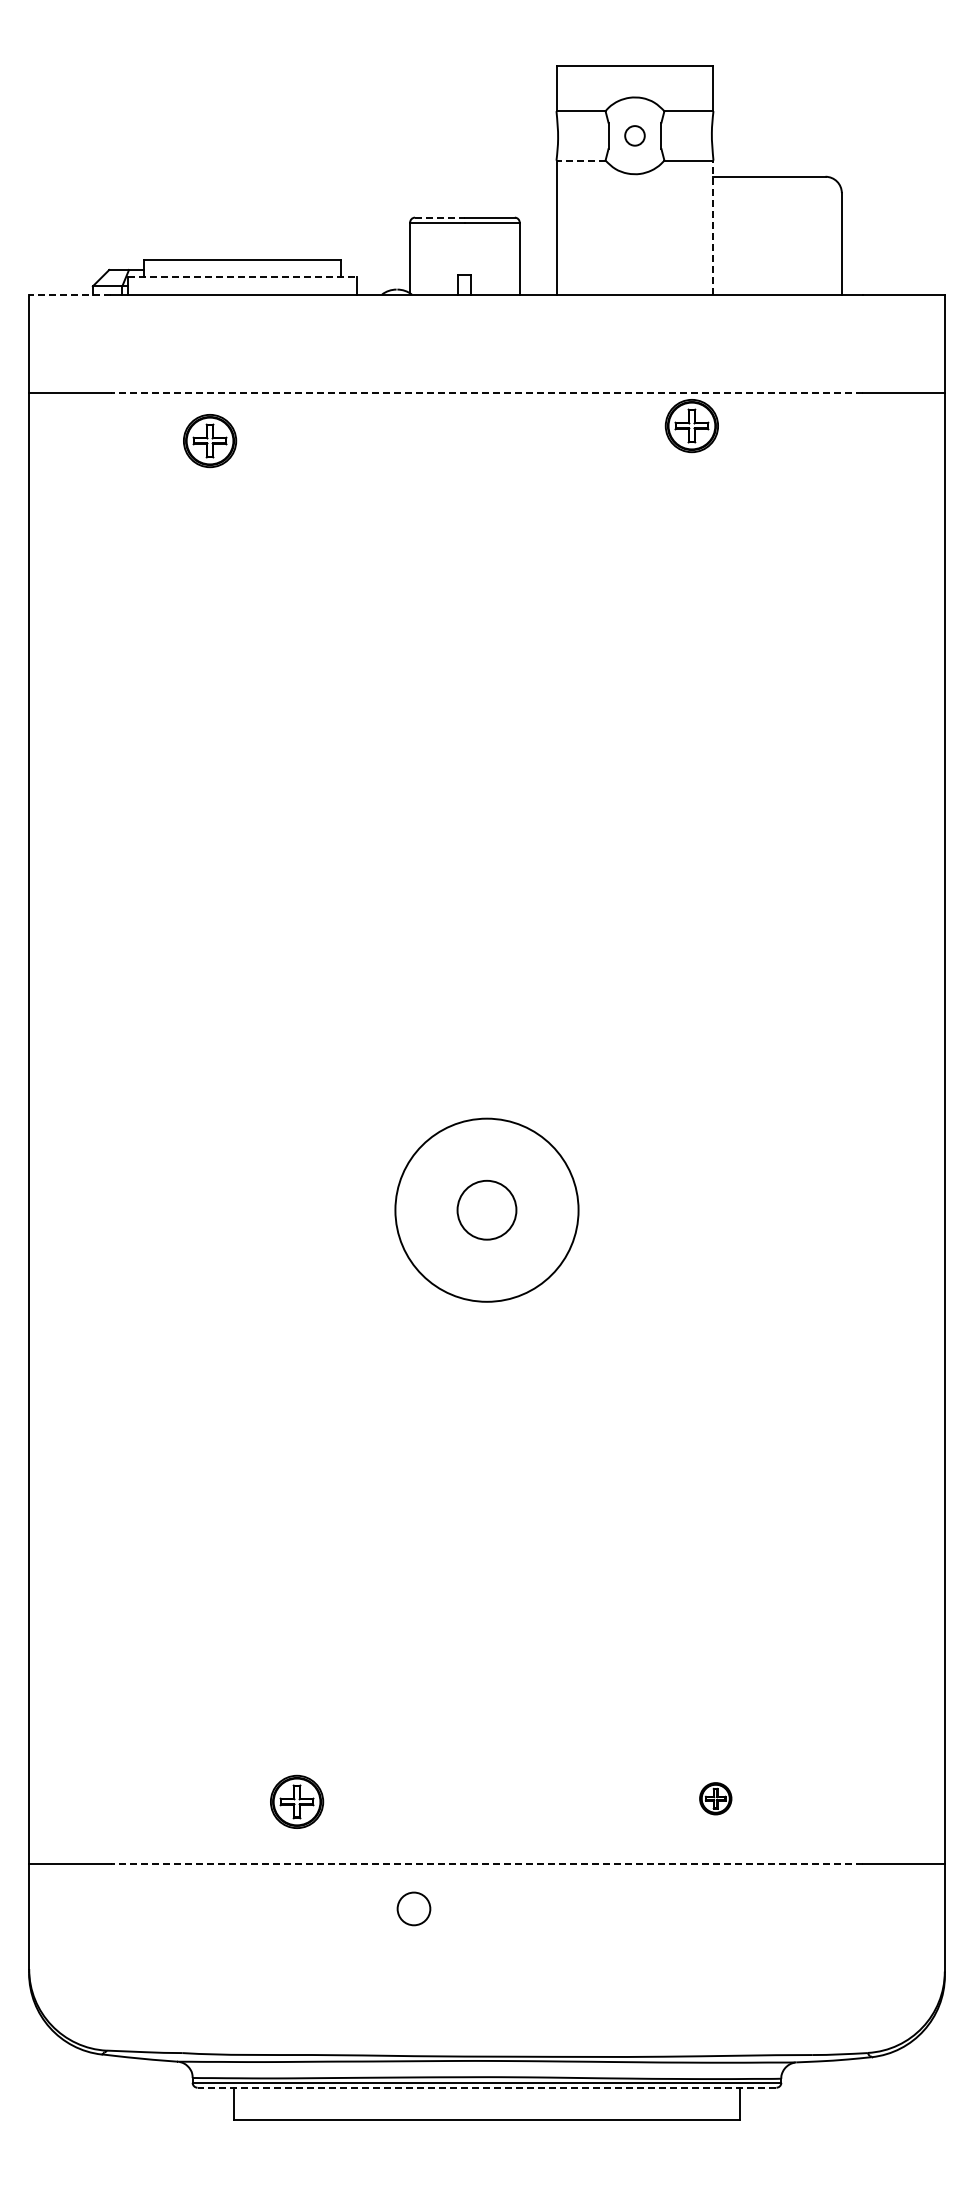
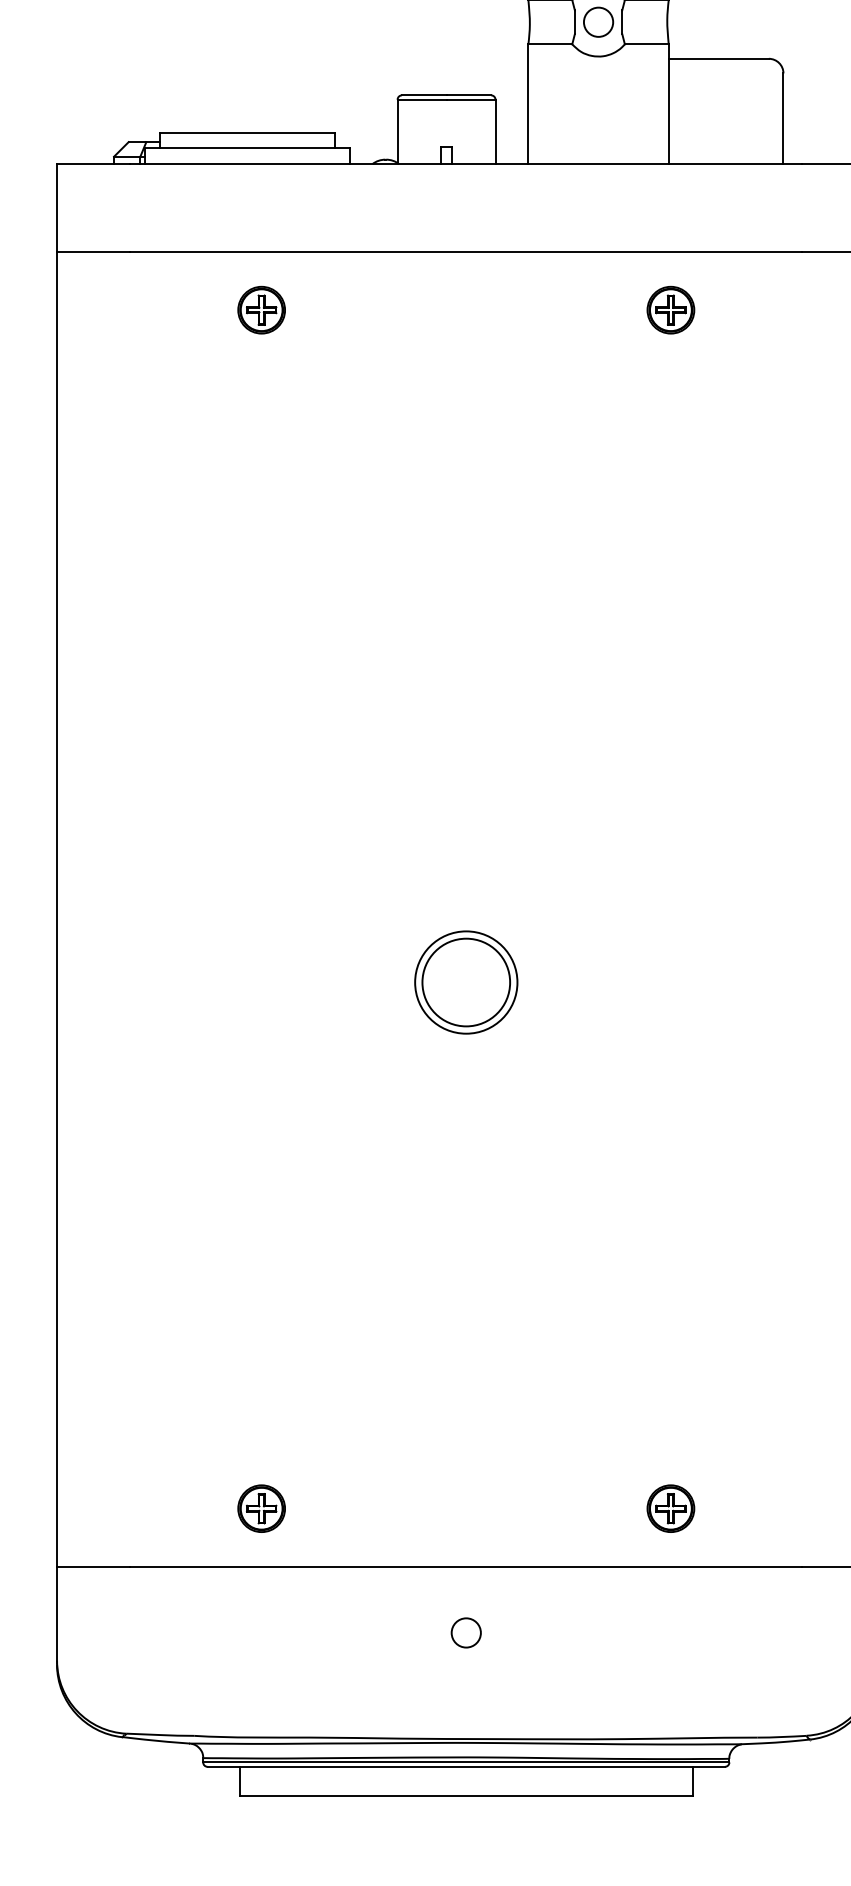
circle: (634, 135) -> (598, 21), size x1.67
line: (581, 160) -> (550, 44), dashed -> solid
line: (439, 217) -> (423, 95), dashed -> solid
line: (713, 227) -> (668, 104), dashed -> solid
line: (243, 276) -> (248, 147), dashed -> solid
line: (70, 294) -> (94, 164), dashed -> solid
line: (486, 392) -> (465, 251), dashed -> solid
part: (691, 426) -> (670, 310), moved
part: (210, 441) -> (262, 310), moved
circle: (486, 1210) -> (465, 982), size x0.62
circle: (486, 1210) -> (465, 982), size x1.67
part: (715, 1798) -> (670, 1508), size x1.67
part: (297, 1801) -> (262, 1508), moved
line: (486, 1864) -> (465, 1567), dashed -> solid
circle: (413, 1908) -> (465, 1632), moved
line: (486, 2087) -> (465, 1766), dashed -> solid

